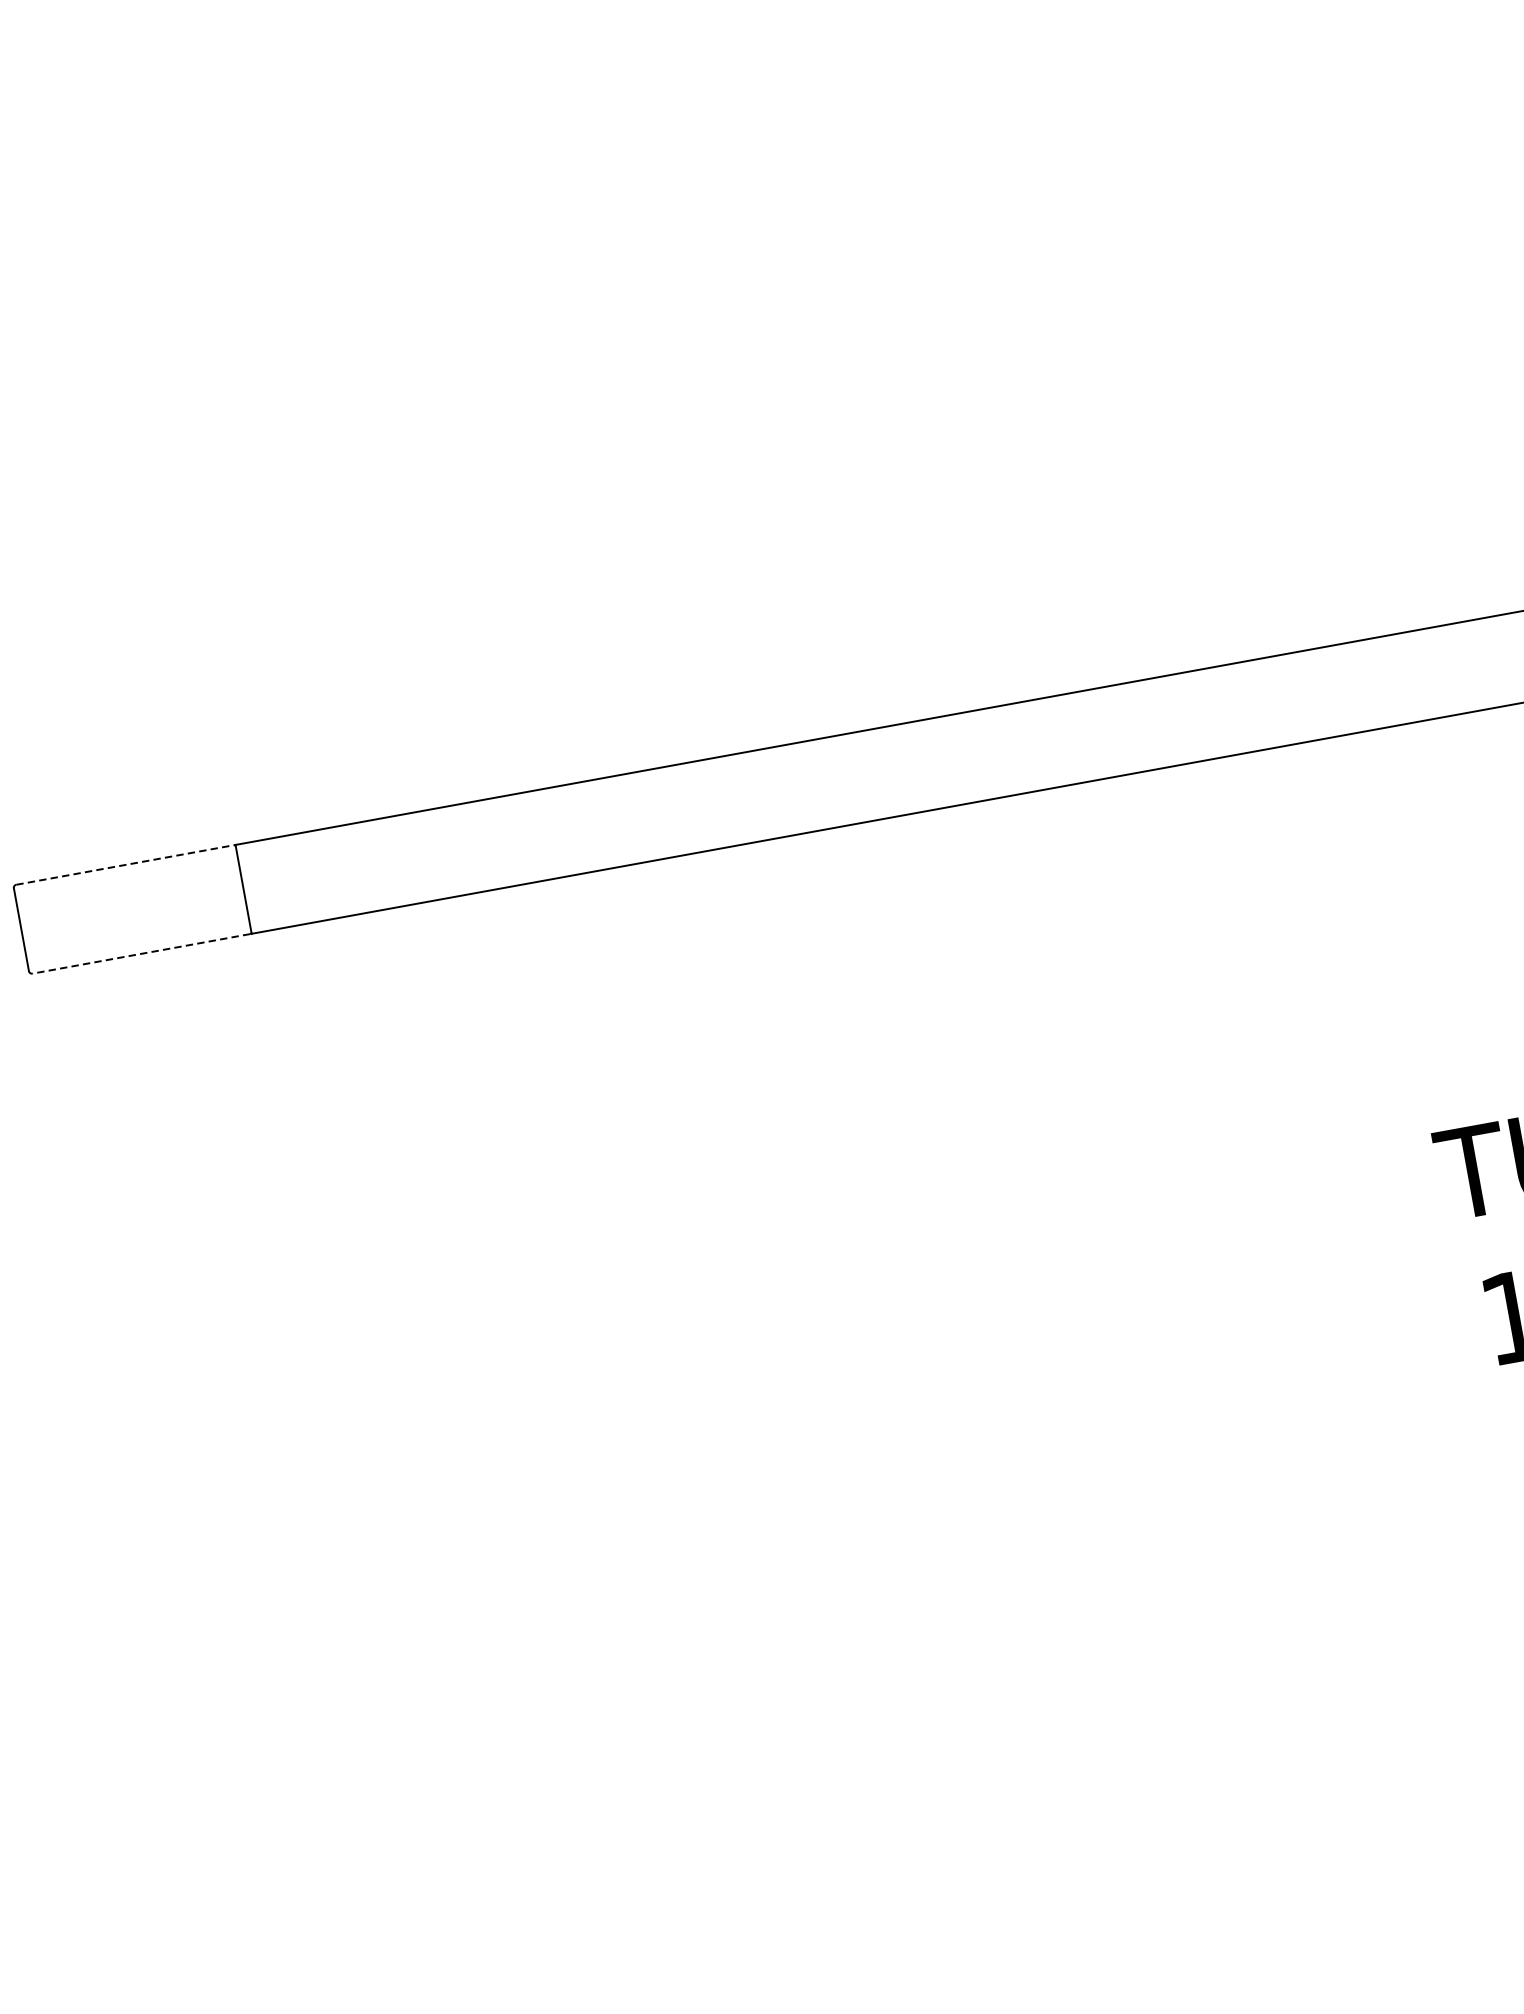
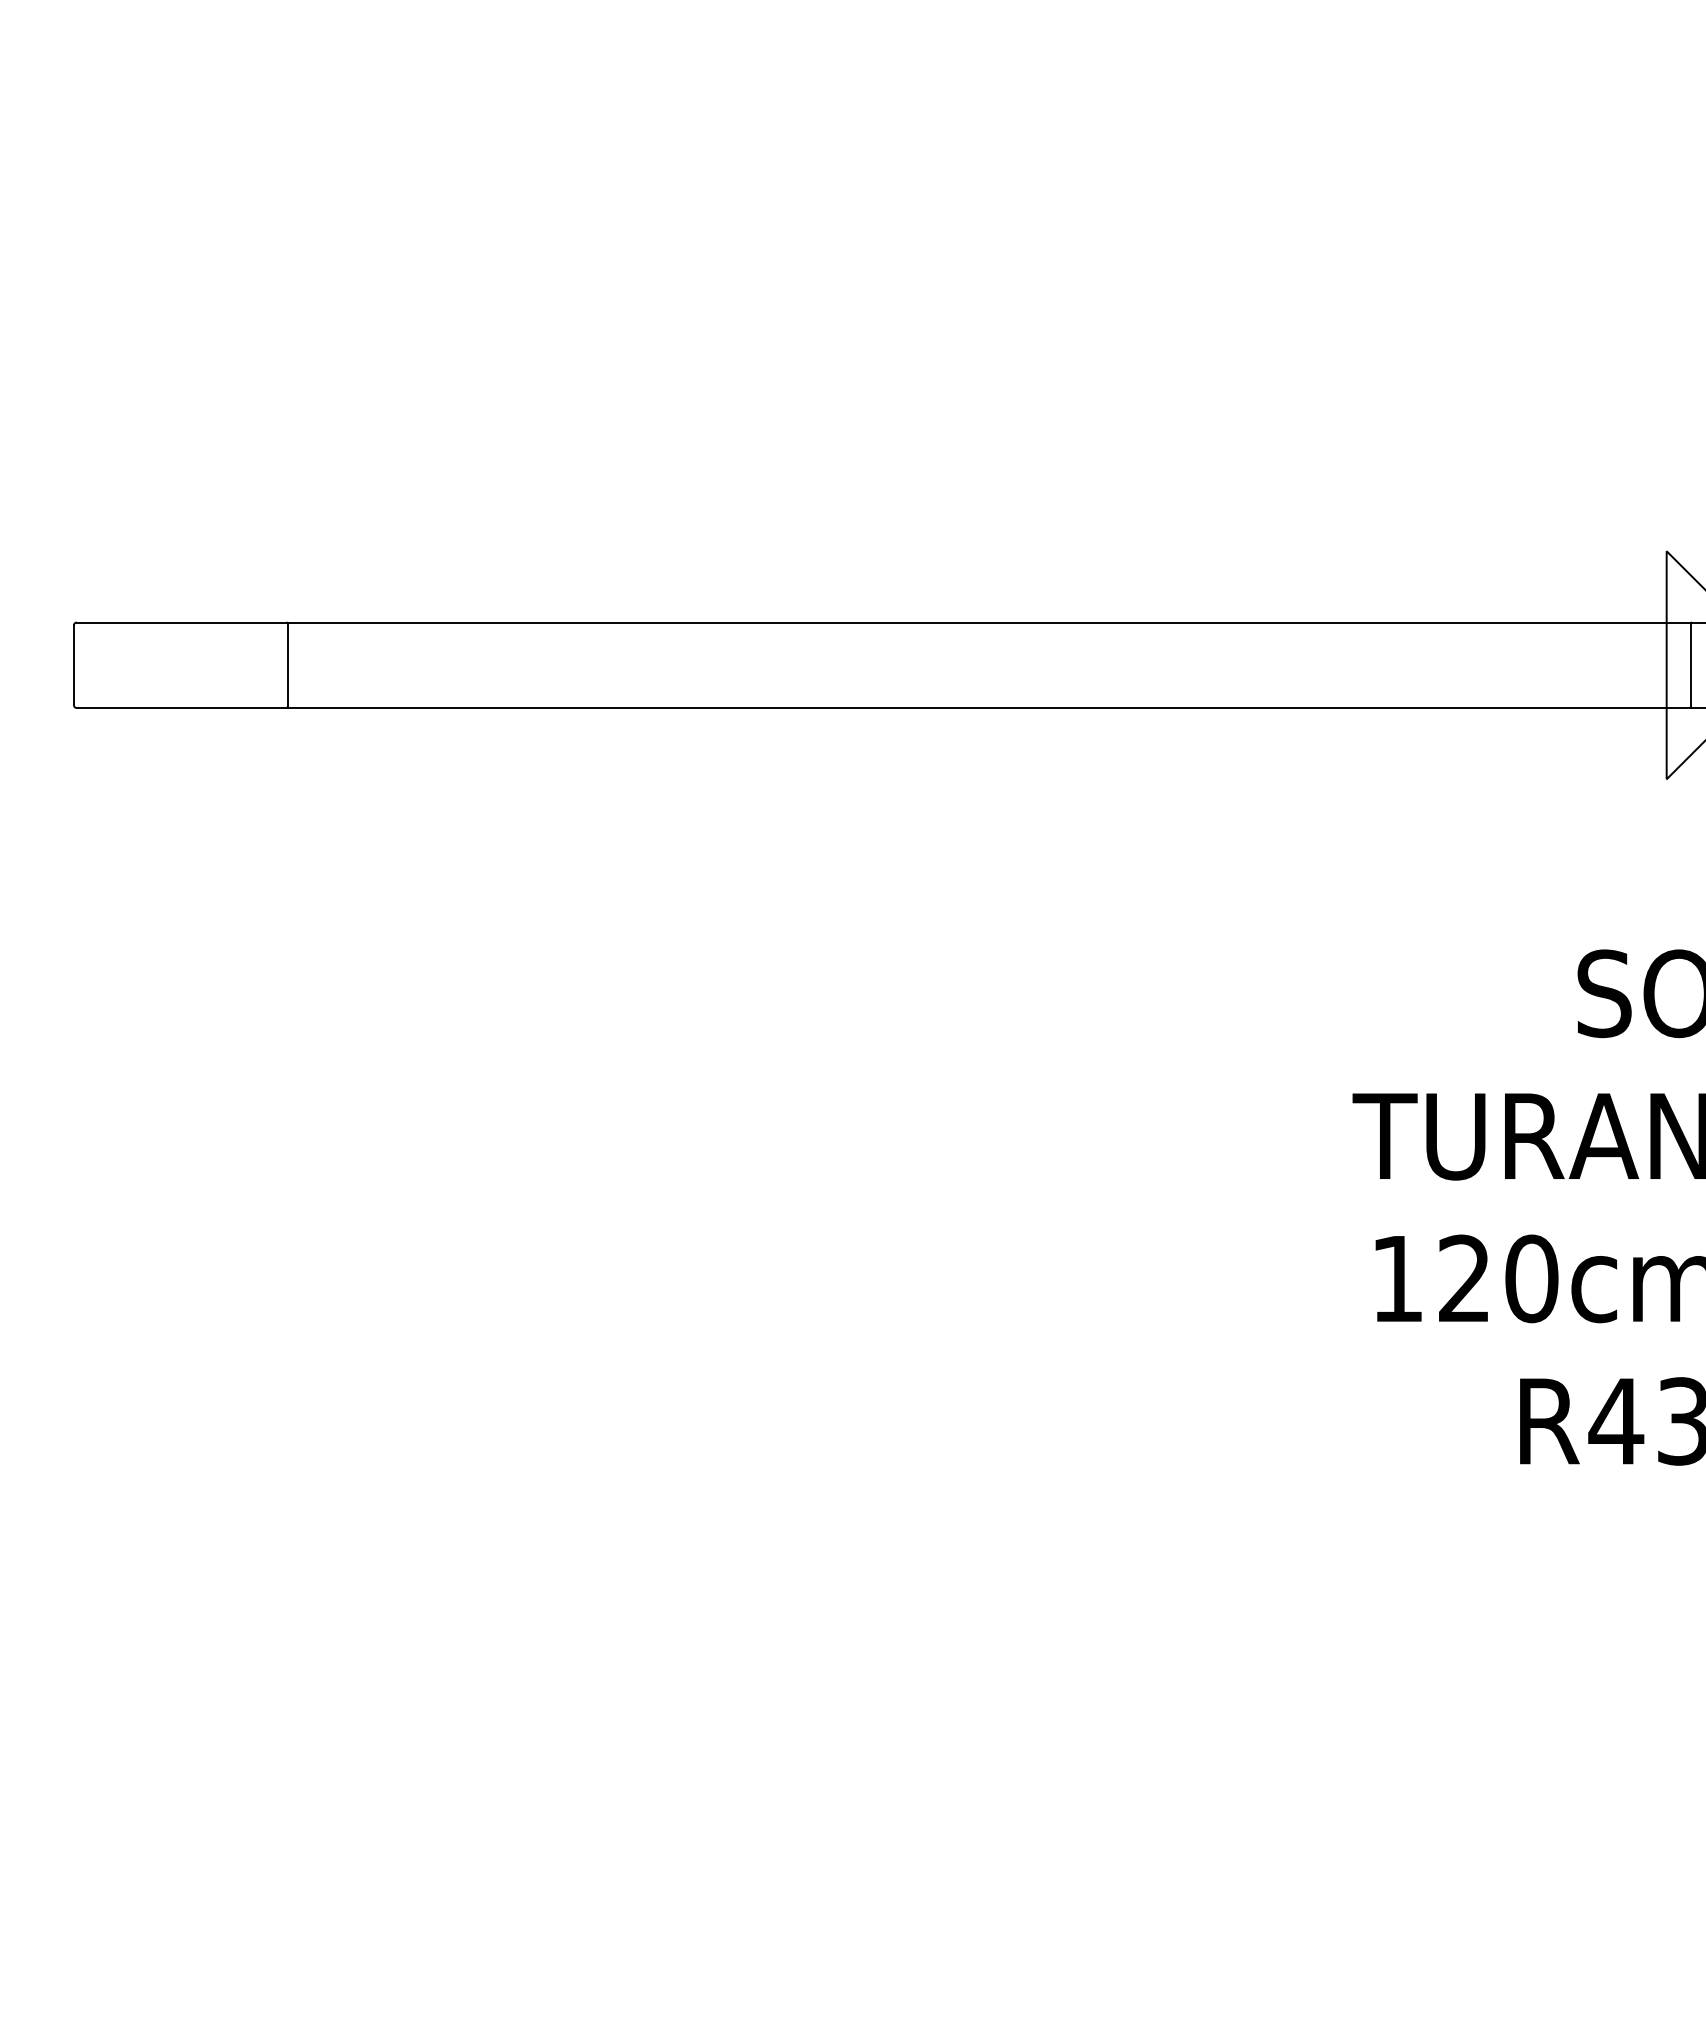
line: (125, 865) -> (181, 622), dashed -> solid
line: (141, 954) -> (181, 708), dashed -> solid

